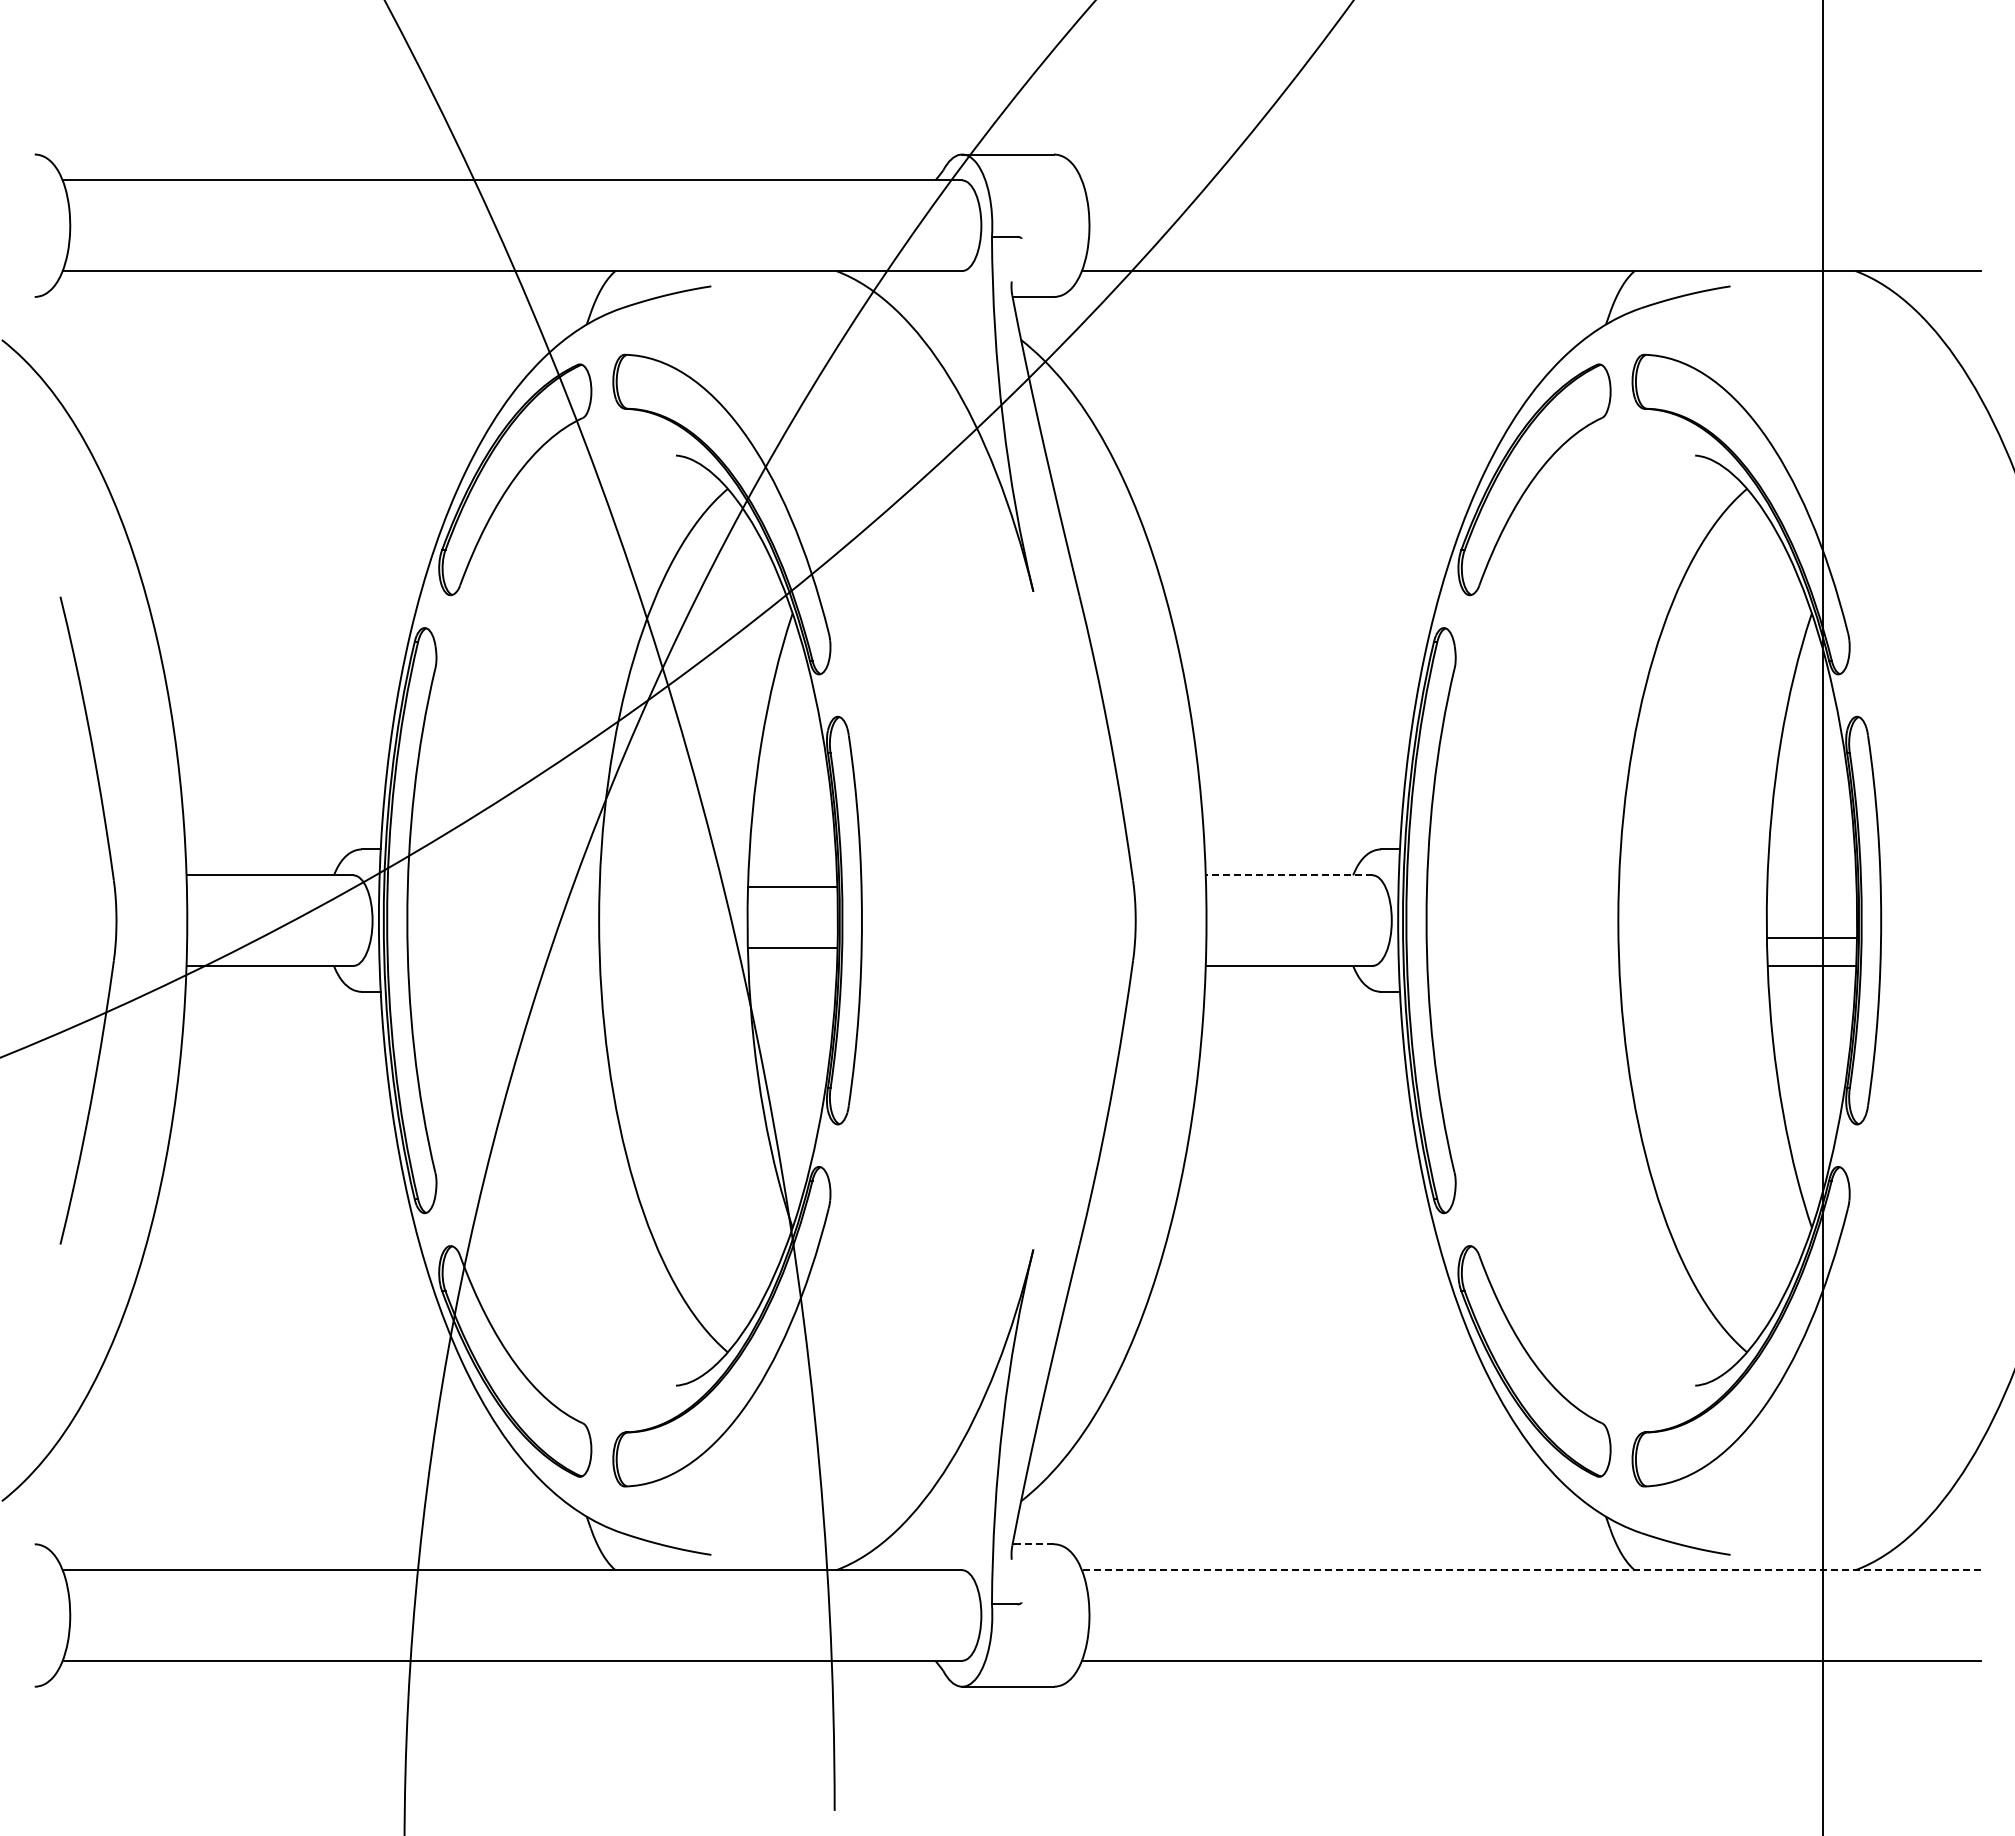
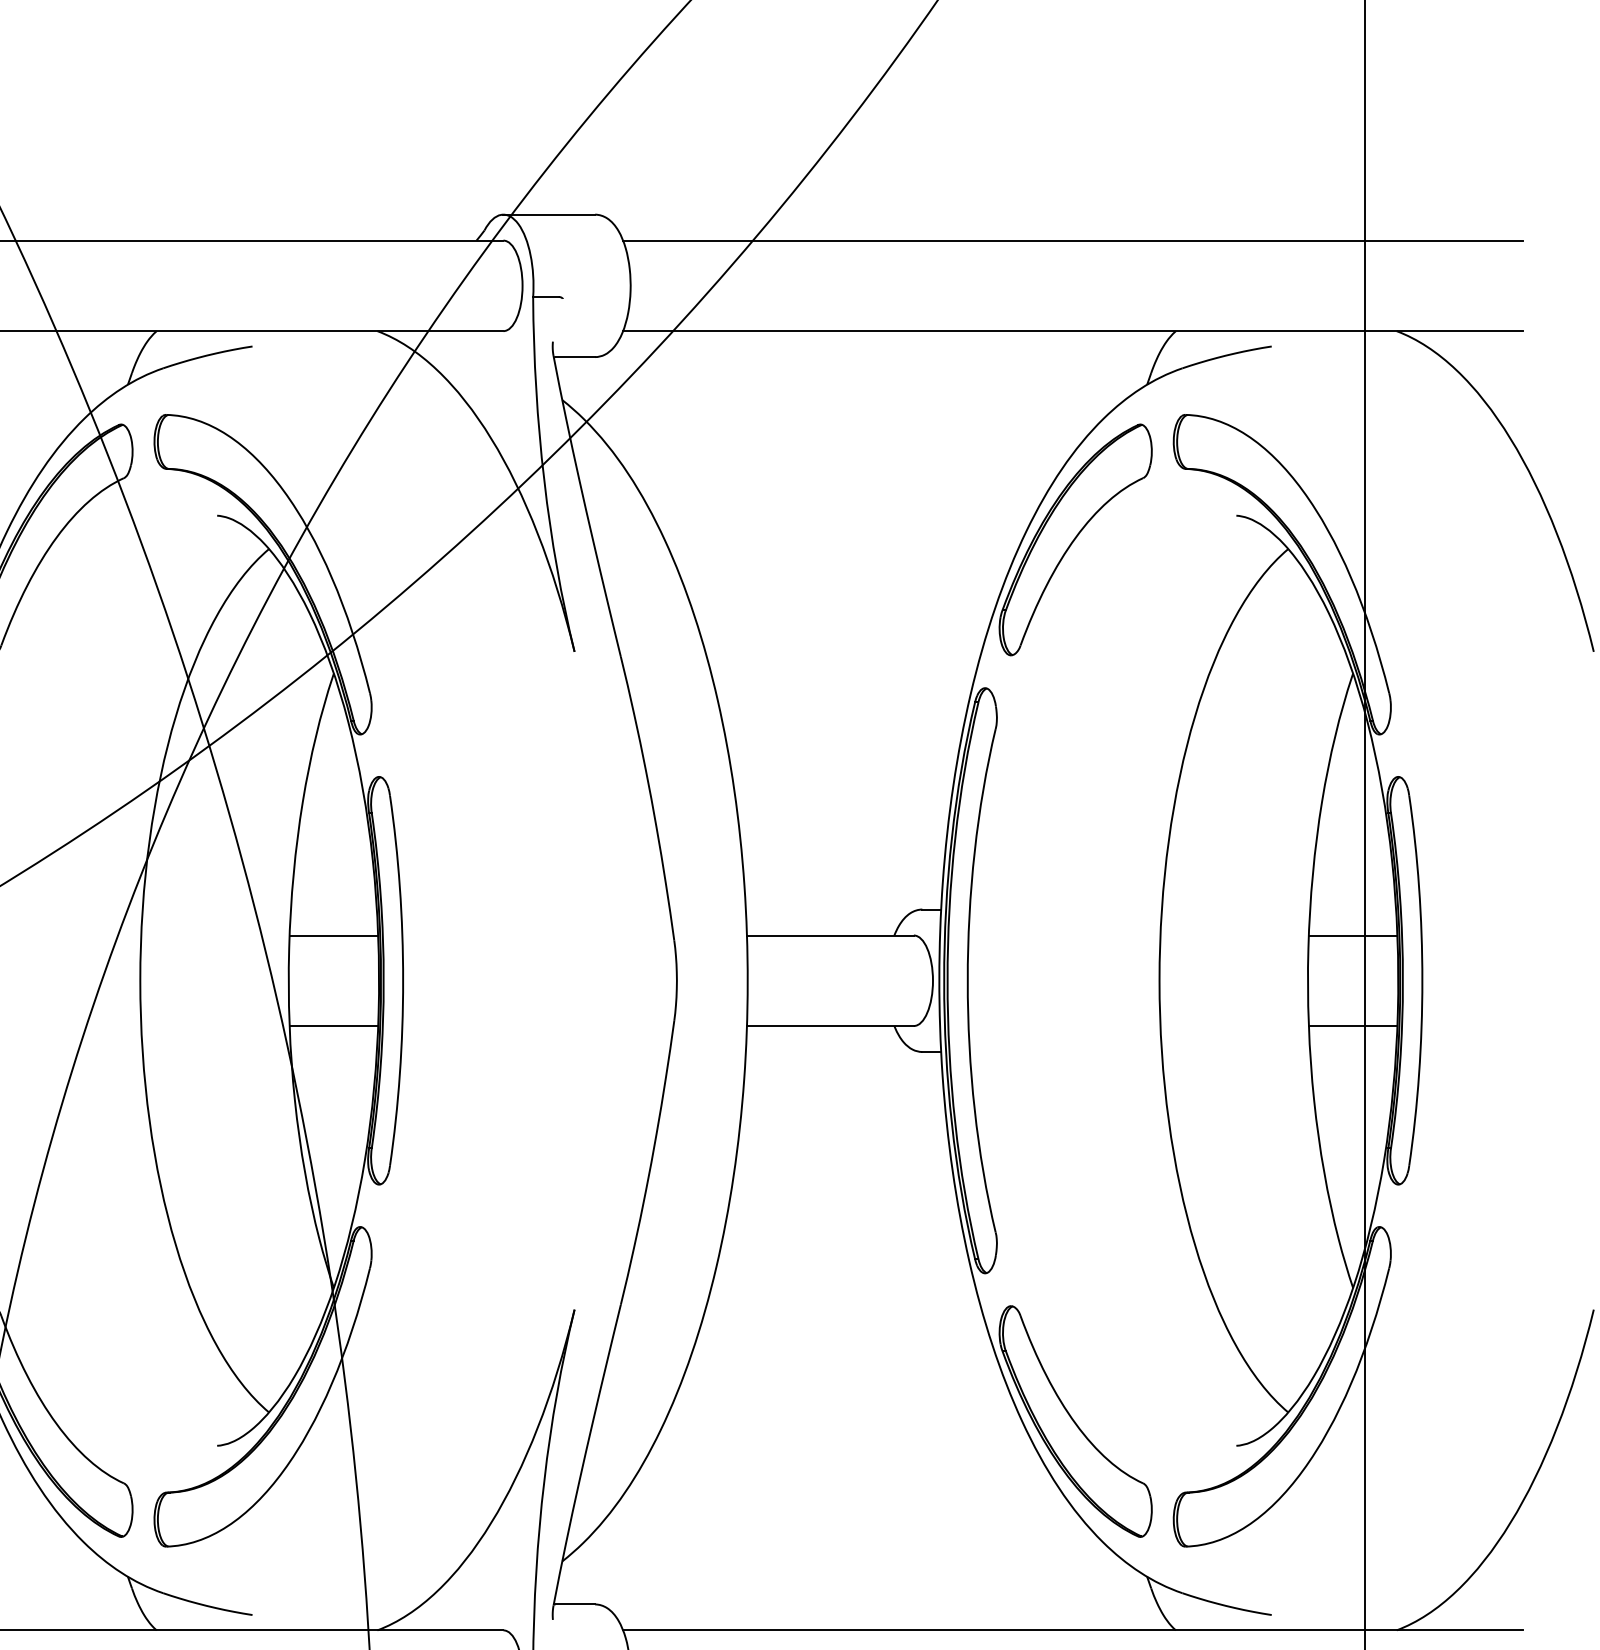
line: (1531, 180) -> (1072, 240), added
line: (1288, 875) -> (829, 935), dashed -> solid
line: (792, 886) -> (333, 1025), moved
line: (1811, 938) -> (1352, 935), moved
line: (792, 948) -> (333, 935), moved
line: (1034, 1544) -> (575, 1604), dashed -> solid
line: (1531, 1570) -> (1072, 1630), dashed -> solid

